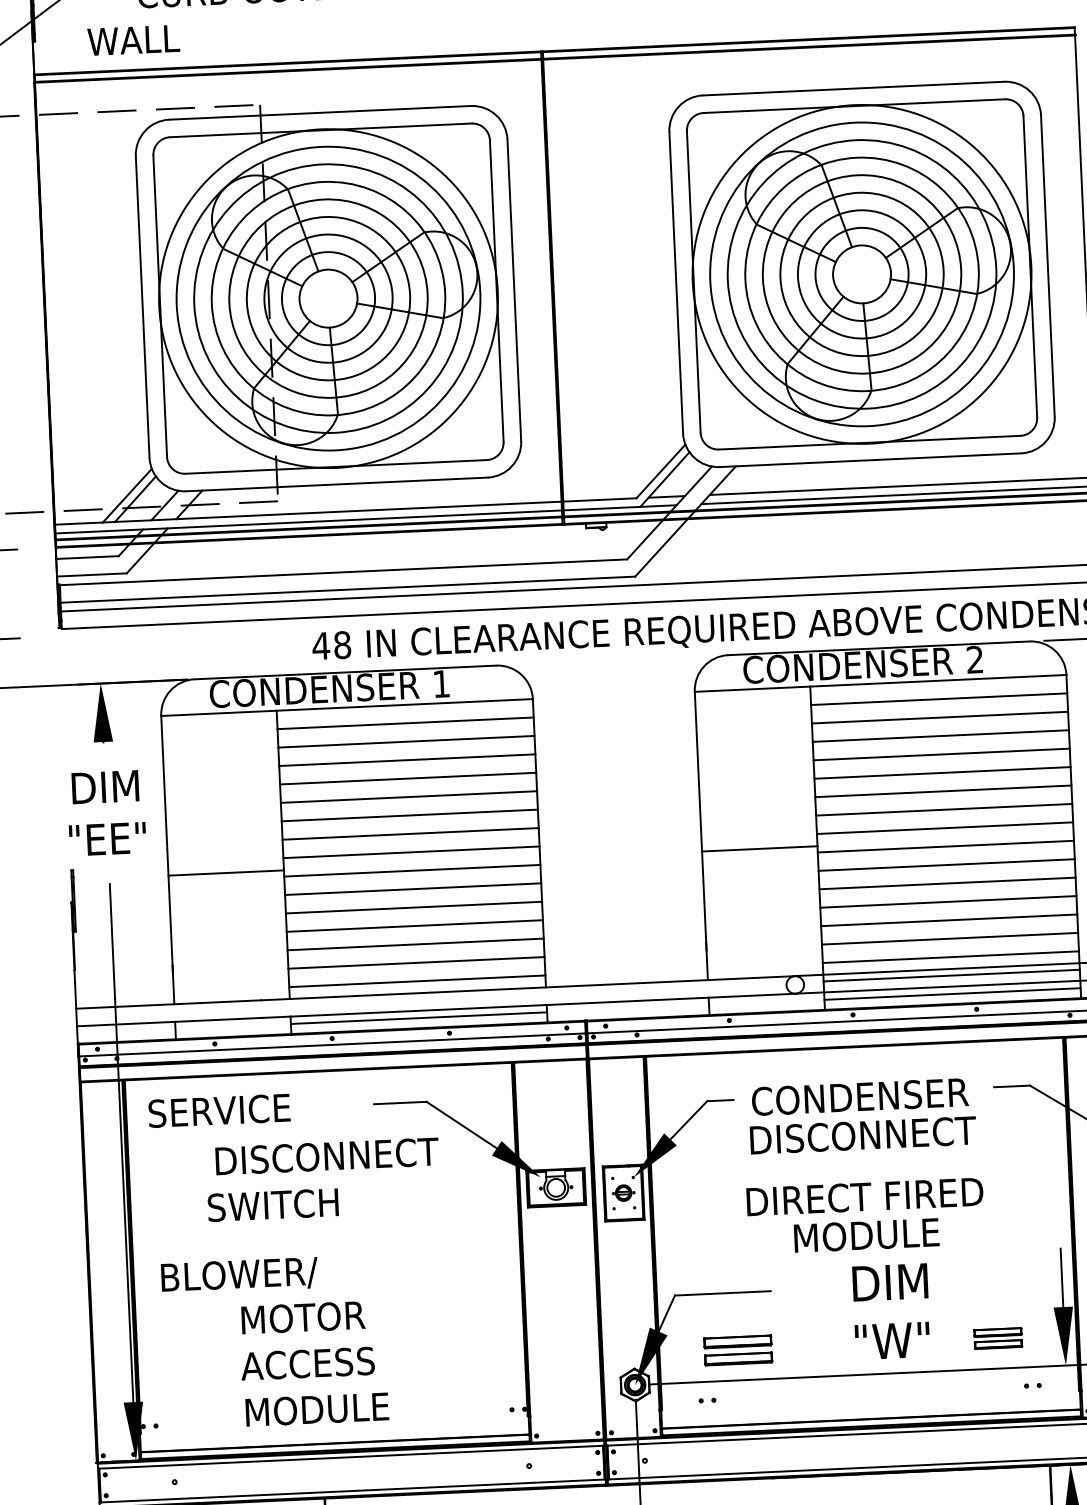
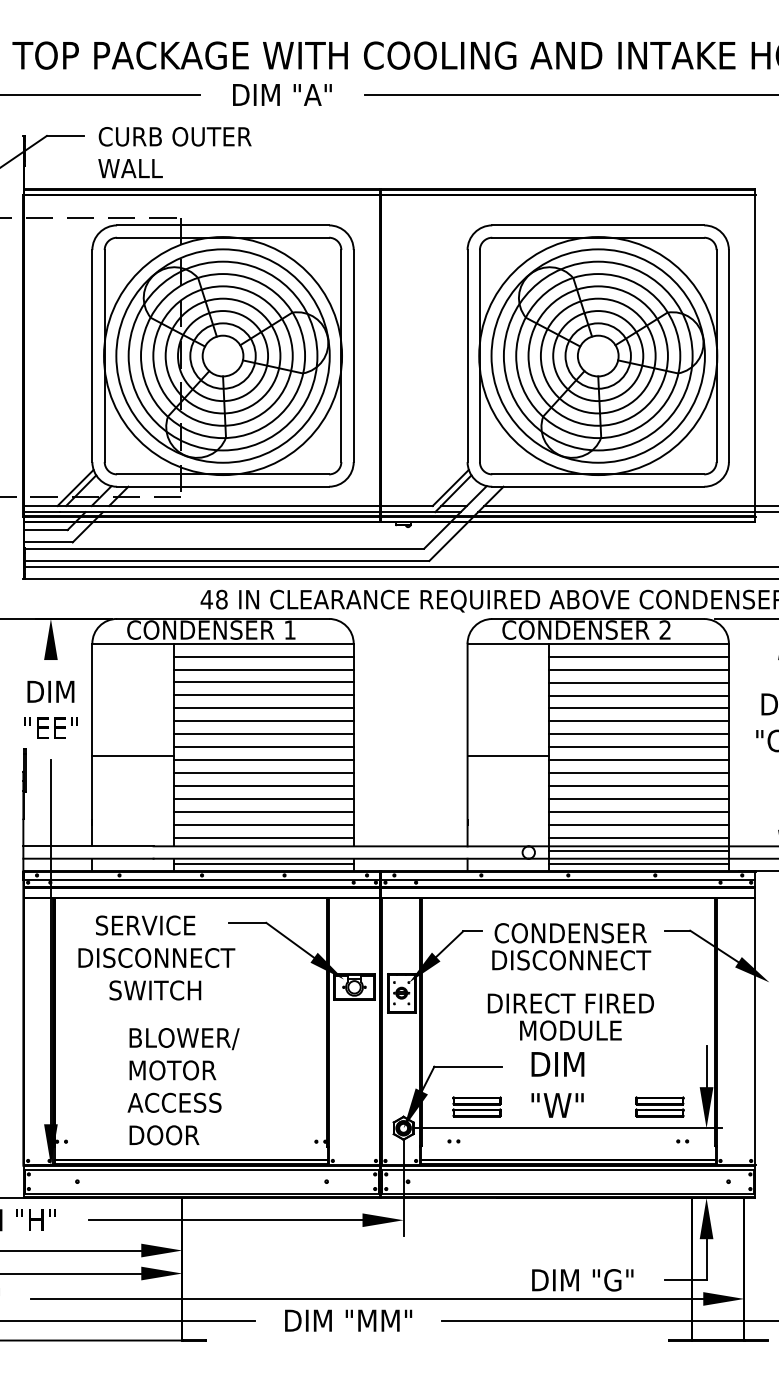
text: (133, 40) -> (130, 168), moved
text: (219, 1110) -> (145, 925), moved
text: (326, 1155) -> (156, 957), moved
text: (239, 1276) -> (184, 1039), moved
text: (890, 1311) -> (557, 1084), moved
part: (997, 1337) -> (659, 1106), size x1.43
text: (318, 1409) -> (180, 1135), MODULE -> DOOR

